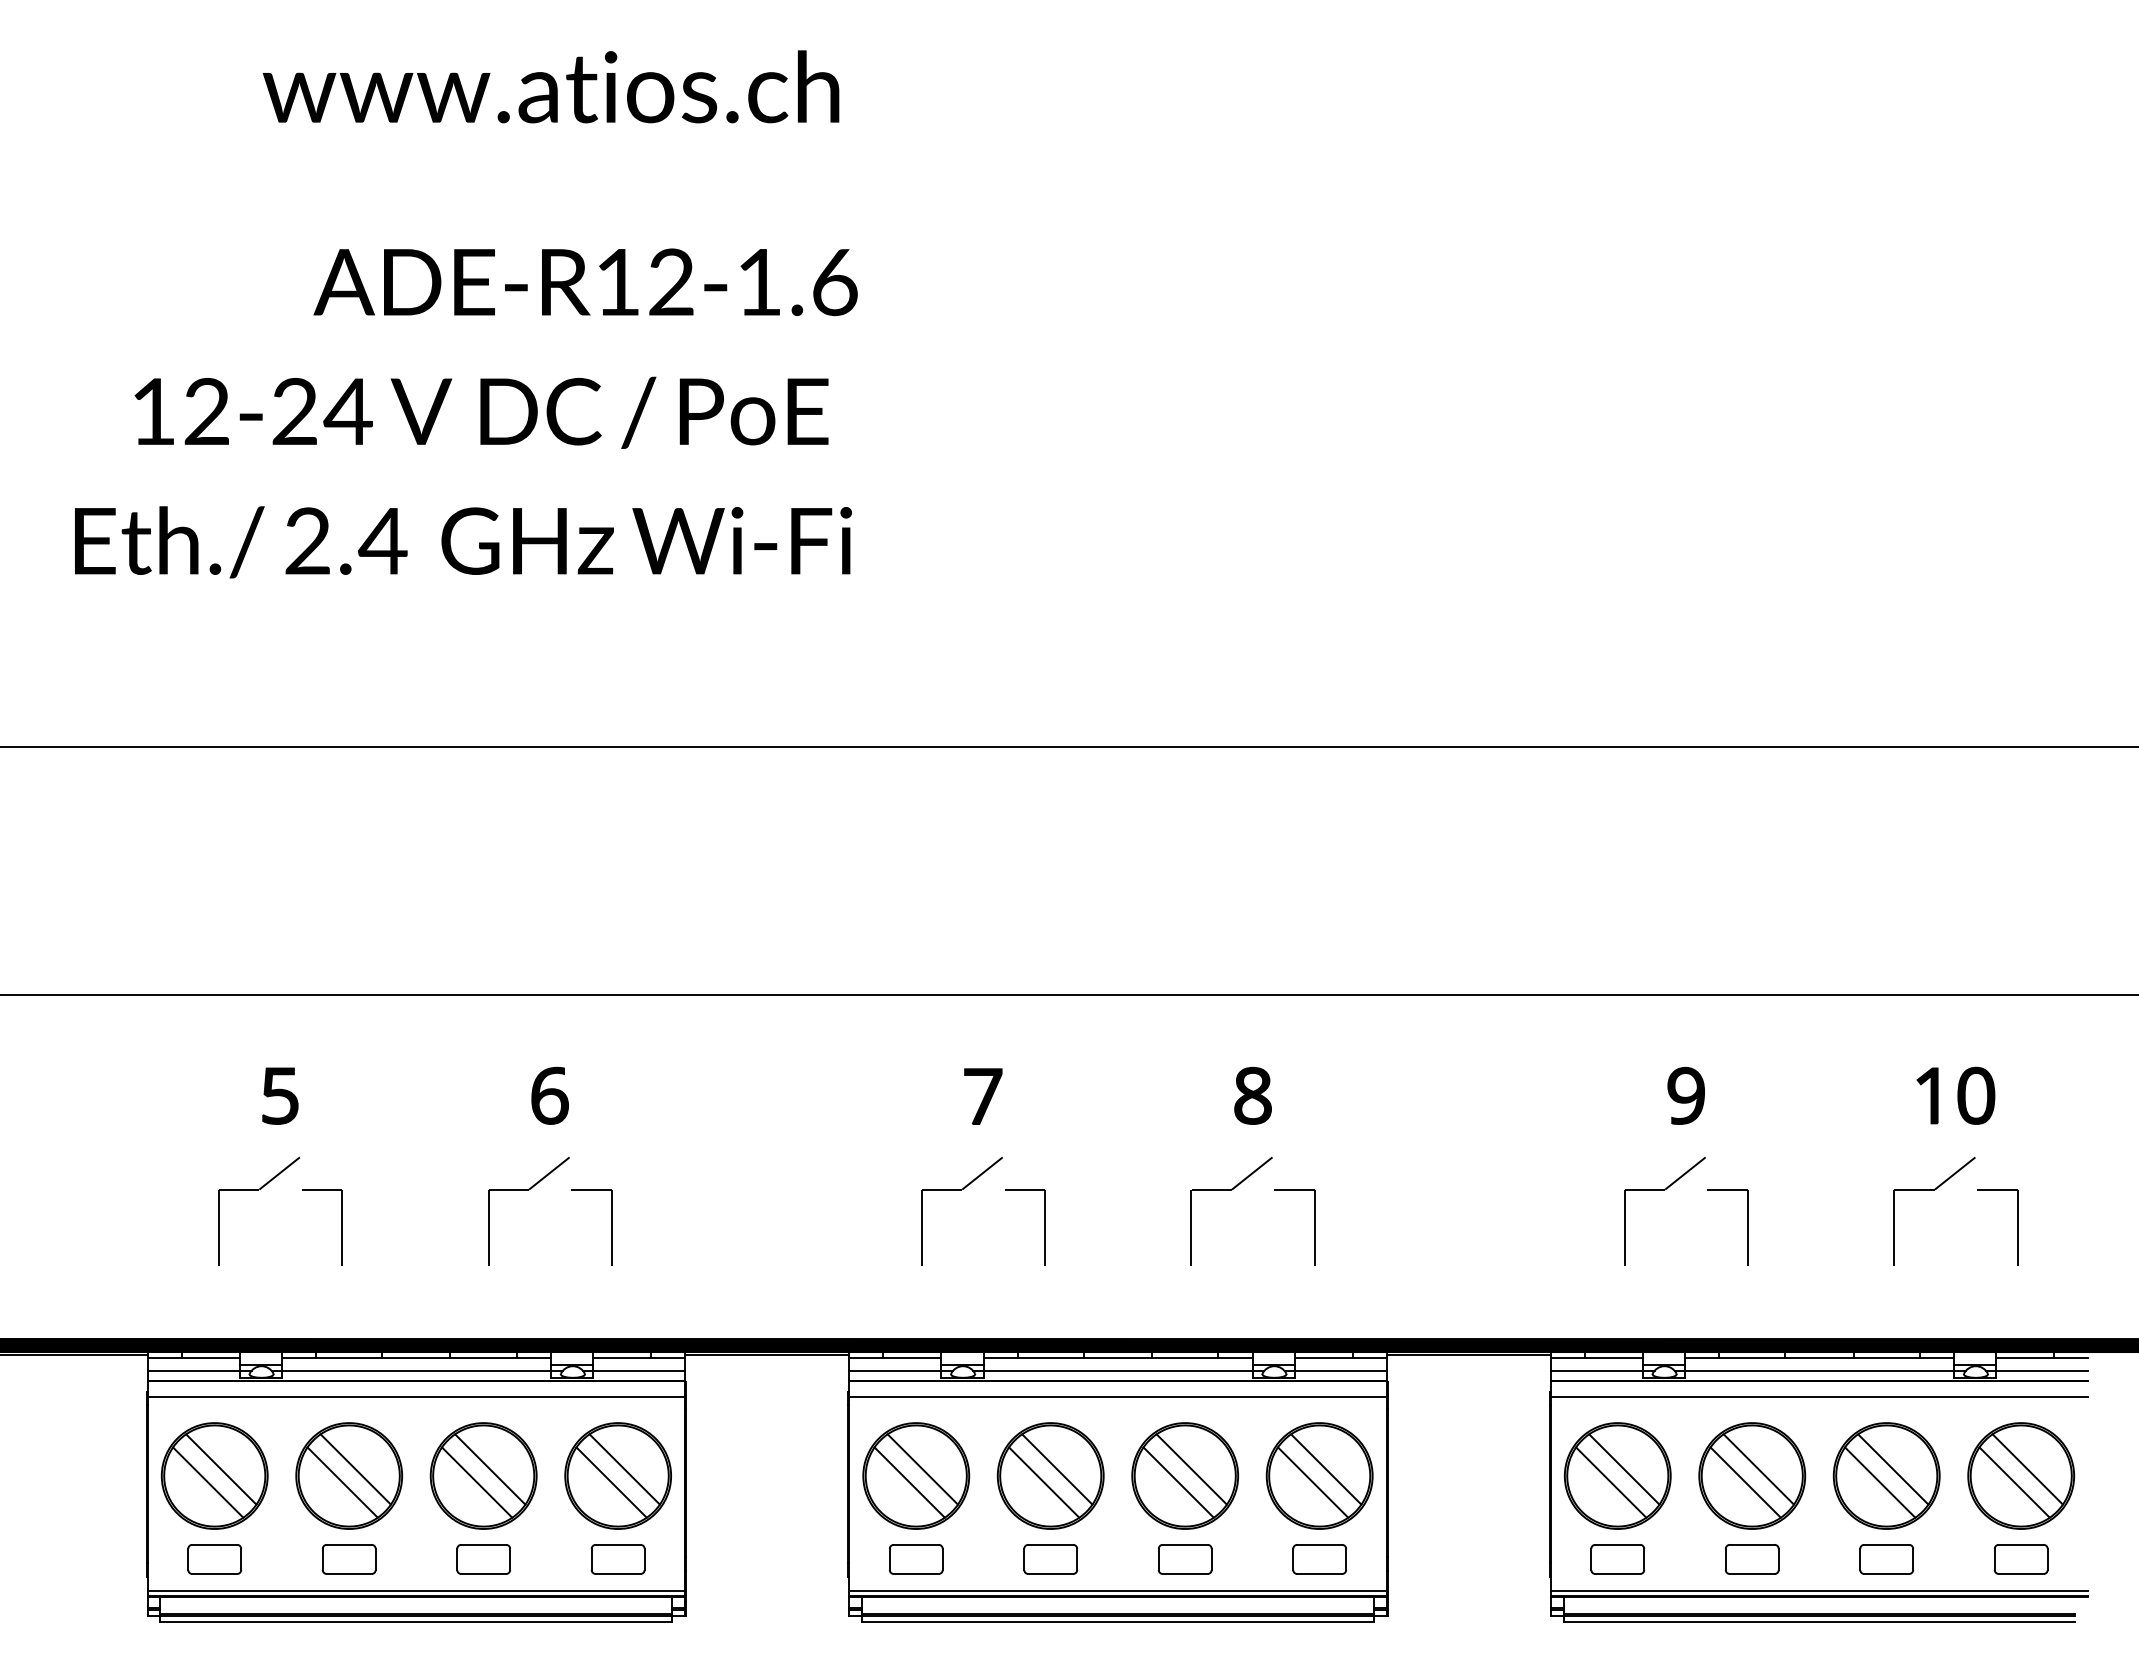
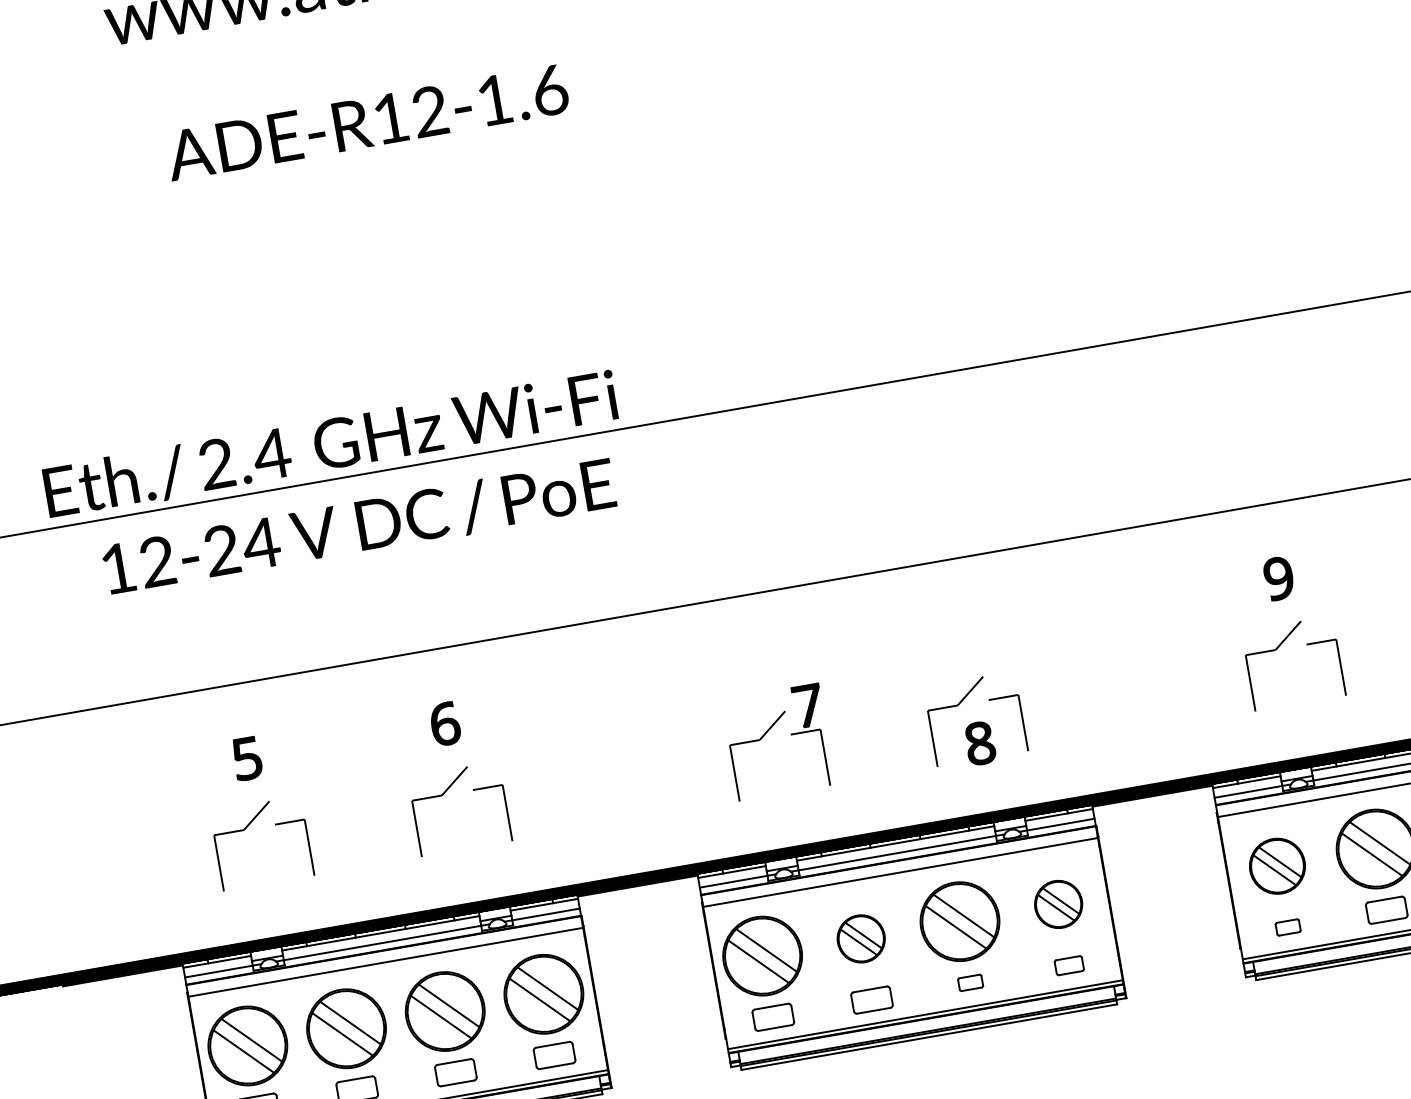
text: (481, 412) -> (359, 527), moved
text: (463, 542) -> (331, 445), moved
part: (1252, 1095) -> (979, 743), moved
part: (983, 1096) -> (808, 705), moved
part: (1050, 1475) -> (861, 938), size x0.6
part: (1319, 1475) -> (1058, 904), size x0.6
part: (1617, 1475) -> (1277, 865), size x0.7
part: (1184, 1559) -> (970, 983), size x0.6
part: (1319, 1559) -> (1069, 965), size x0.7
part: (1617, 1559) -> (1287, 927), size x0.6

